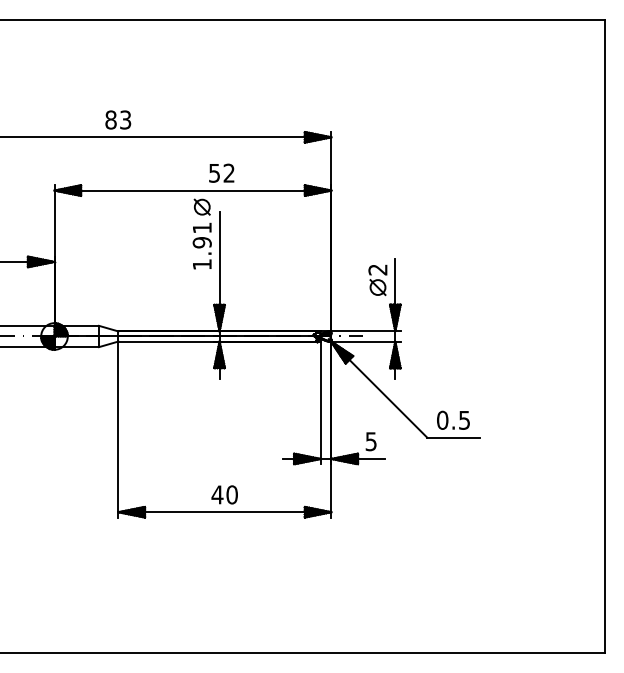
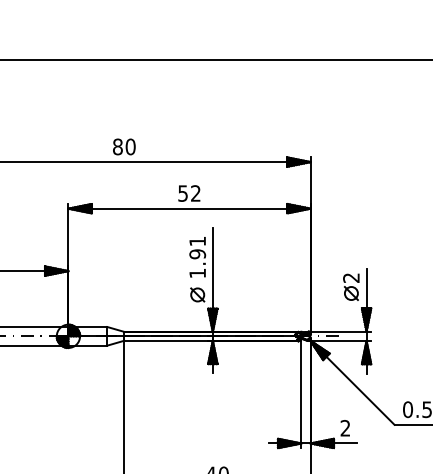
text: (125, 119) -> (130, 146), 83 -> 80
text: (221, 172) -> (189, 192), moved
part: (201, 206) -> (197, 294), moved
text: (370, 441) -> (344, 428), 5 -> 2

